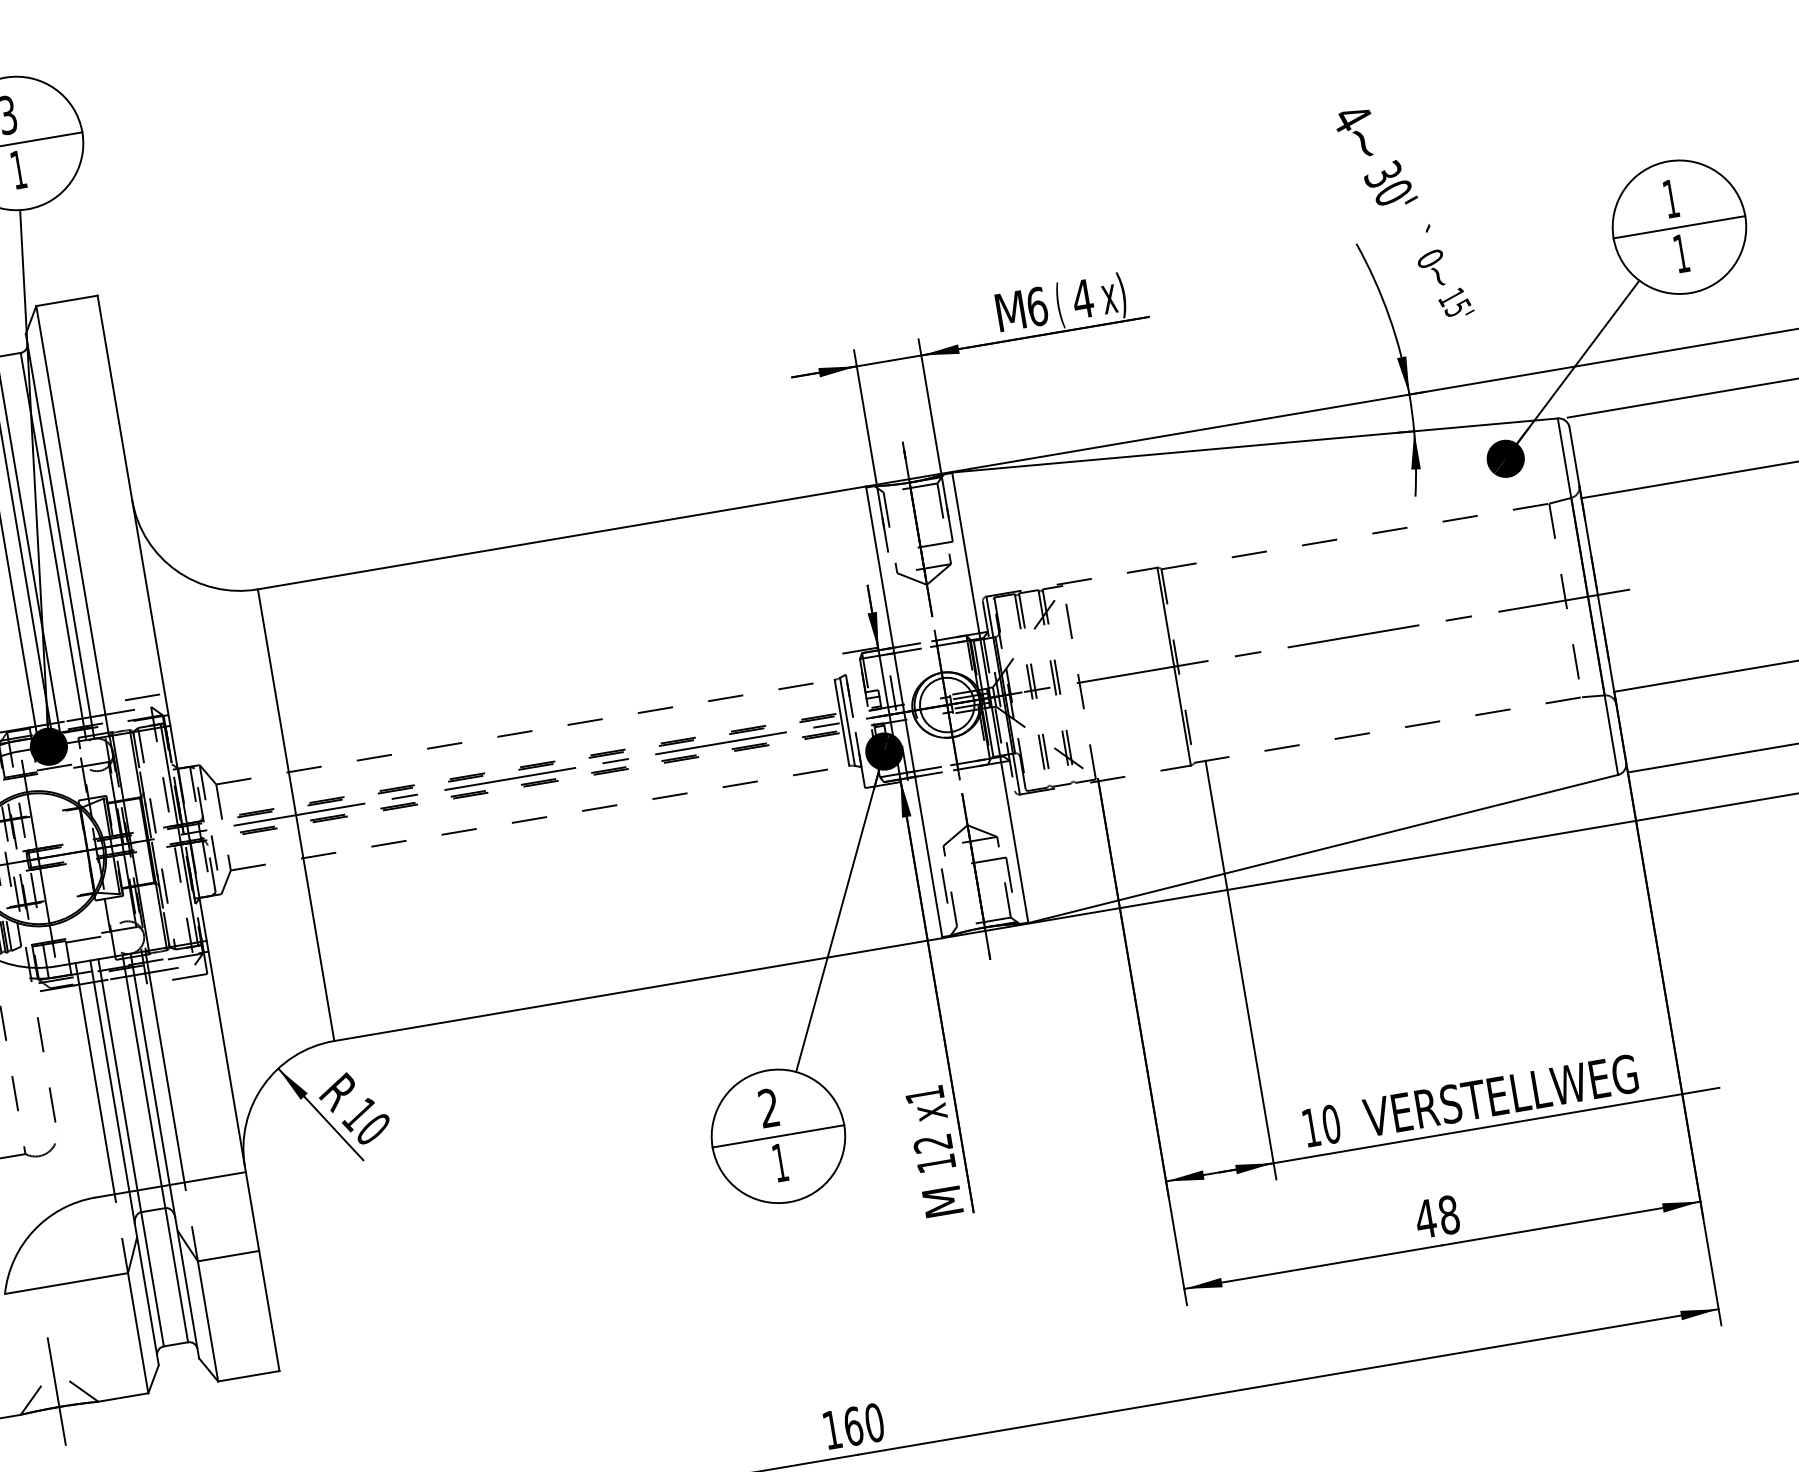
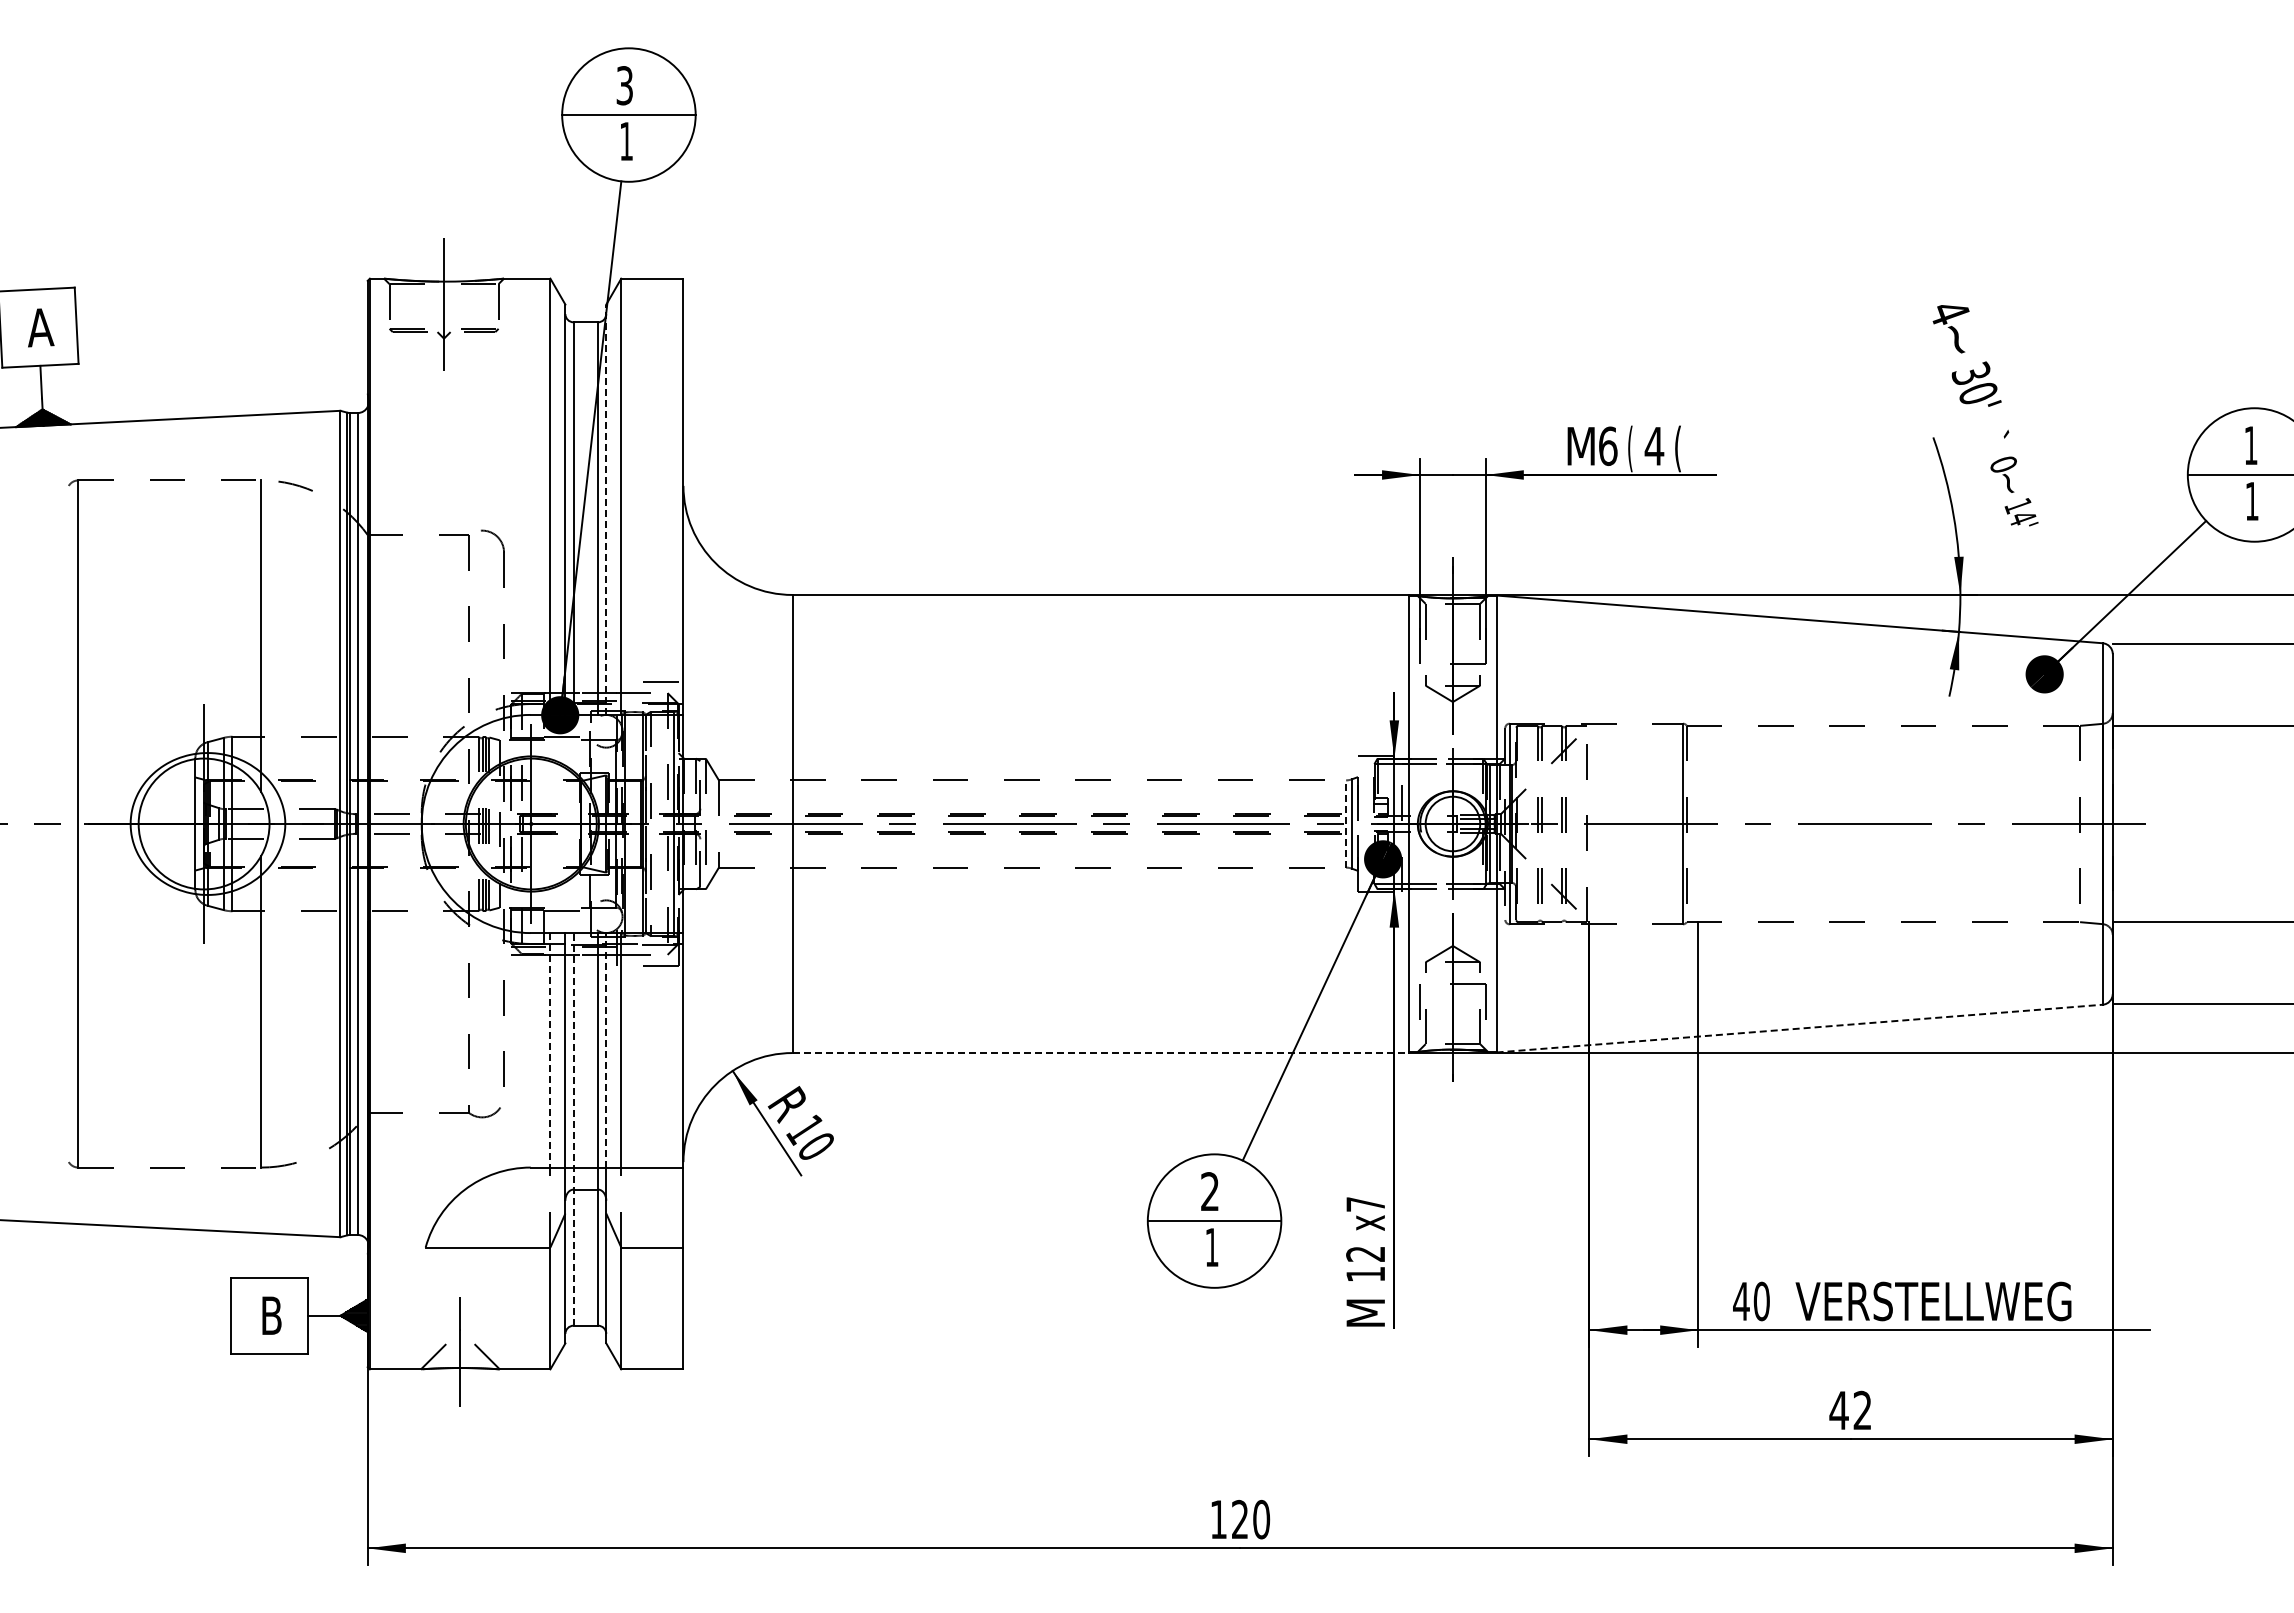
text: (1112, 296) -> (1684, 448), x) -> (
text: (1457, 307) -> (2022, 517), 15' -> 14'
line: (60, 536) -> (606, 509), solid -> dashed
line: (842, 723) -> (1346, 824), solid -> dashed
line: (1324, 848) -> (1800, 1028), solid -> dashed
line: (639, 989) -> (1101, 1053), solid -> dashed
line: (150, 1068) -> (606, 1049), solid -> dashed
line: (95, 1078) -> (550, 1050), solid -> dashed
text: (924, 1094) -> (1365, 1204), x1 -> x7
text: (1311, 1127) -> (1741, 1301), 10 -> 40
line: (130, 1151) -> (573, 1128), solid -> dashed
text: (1448, 1215) -> (1862, 1410), 48 -> 42
text: (853, 1426) -> (1240, 1519), 160 -> 120

